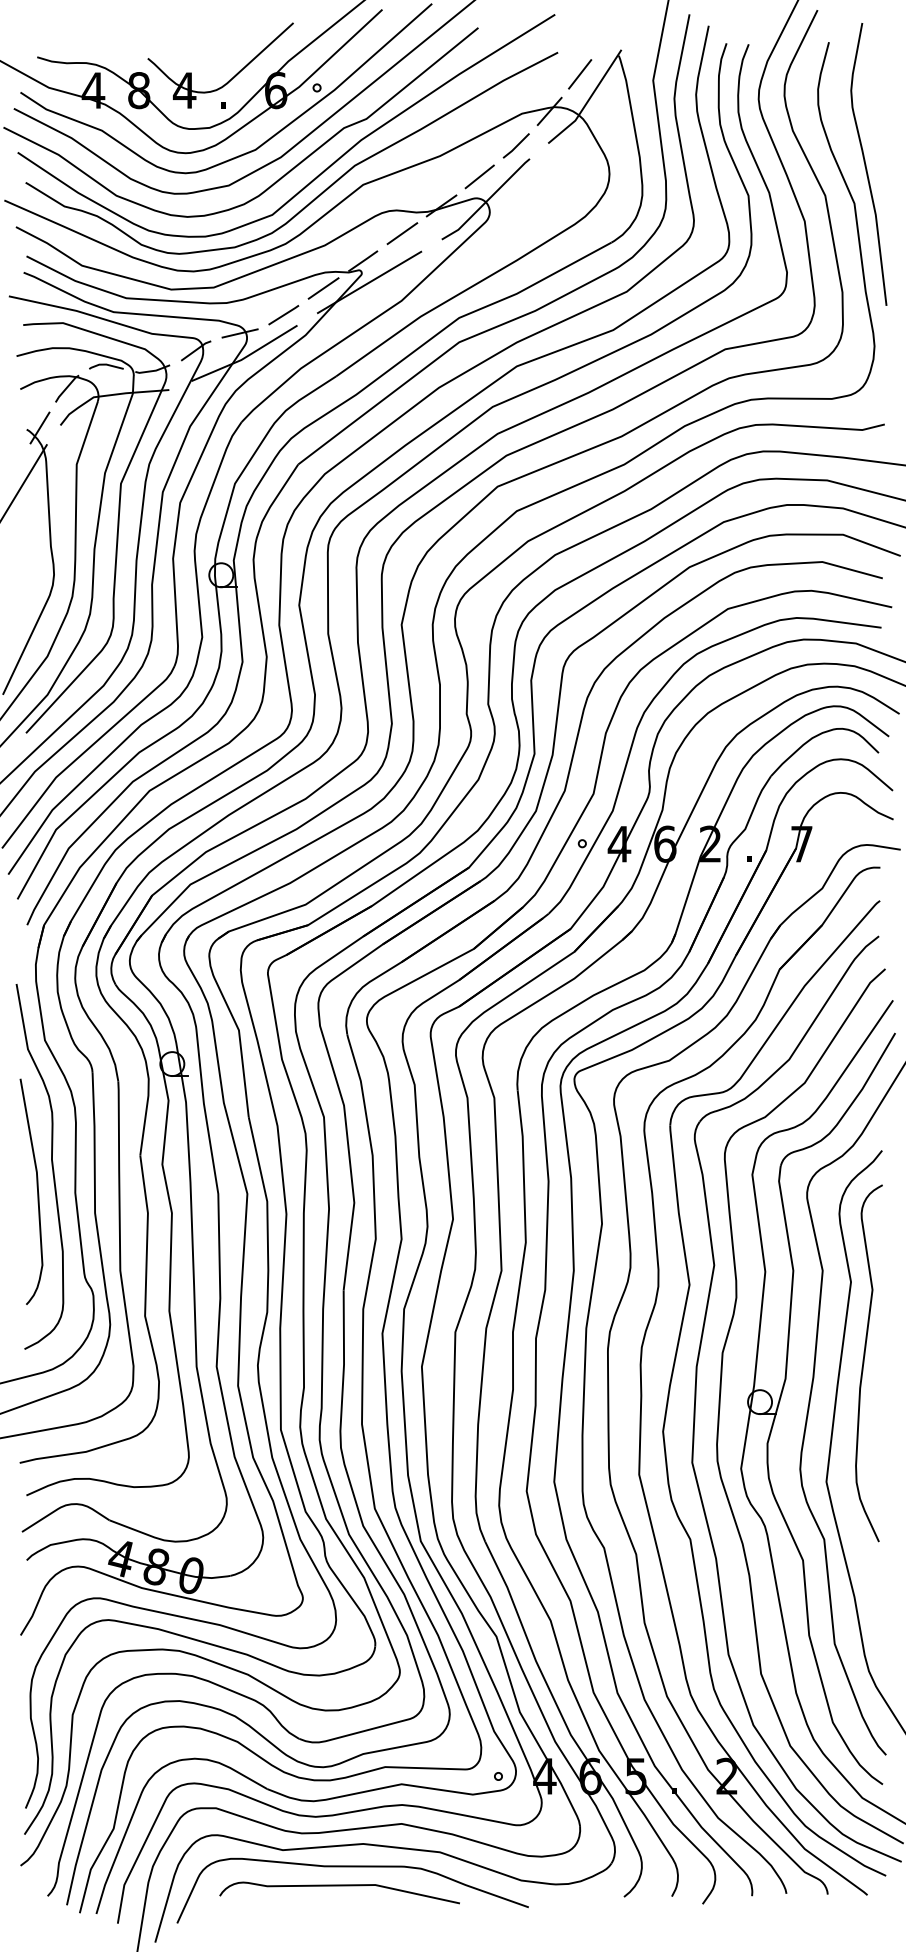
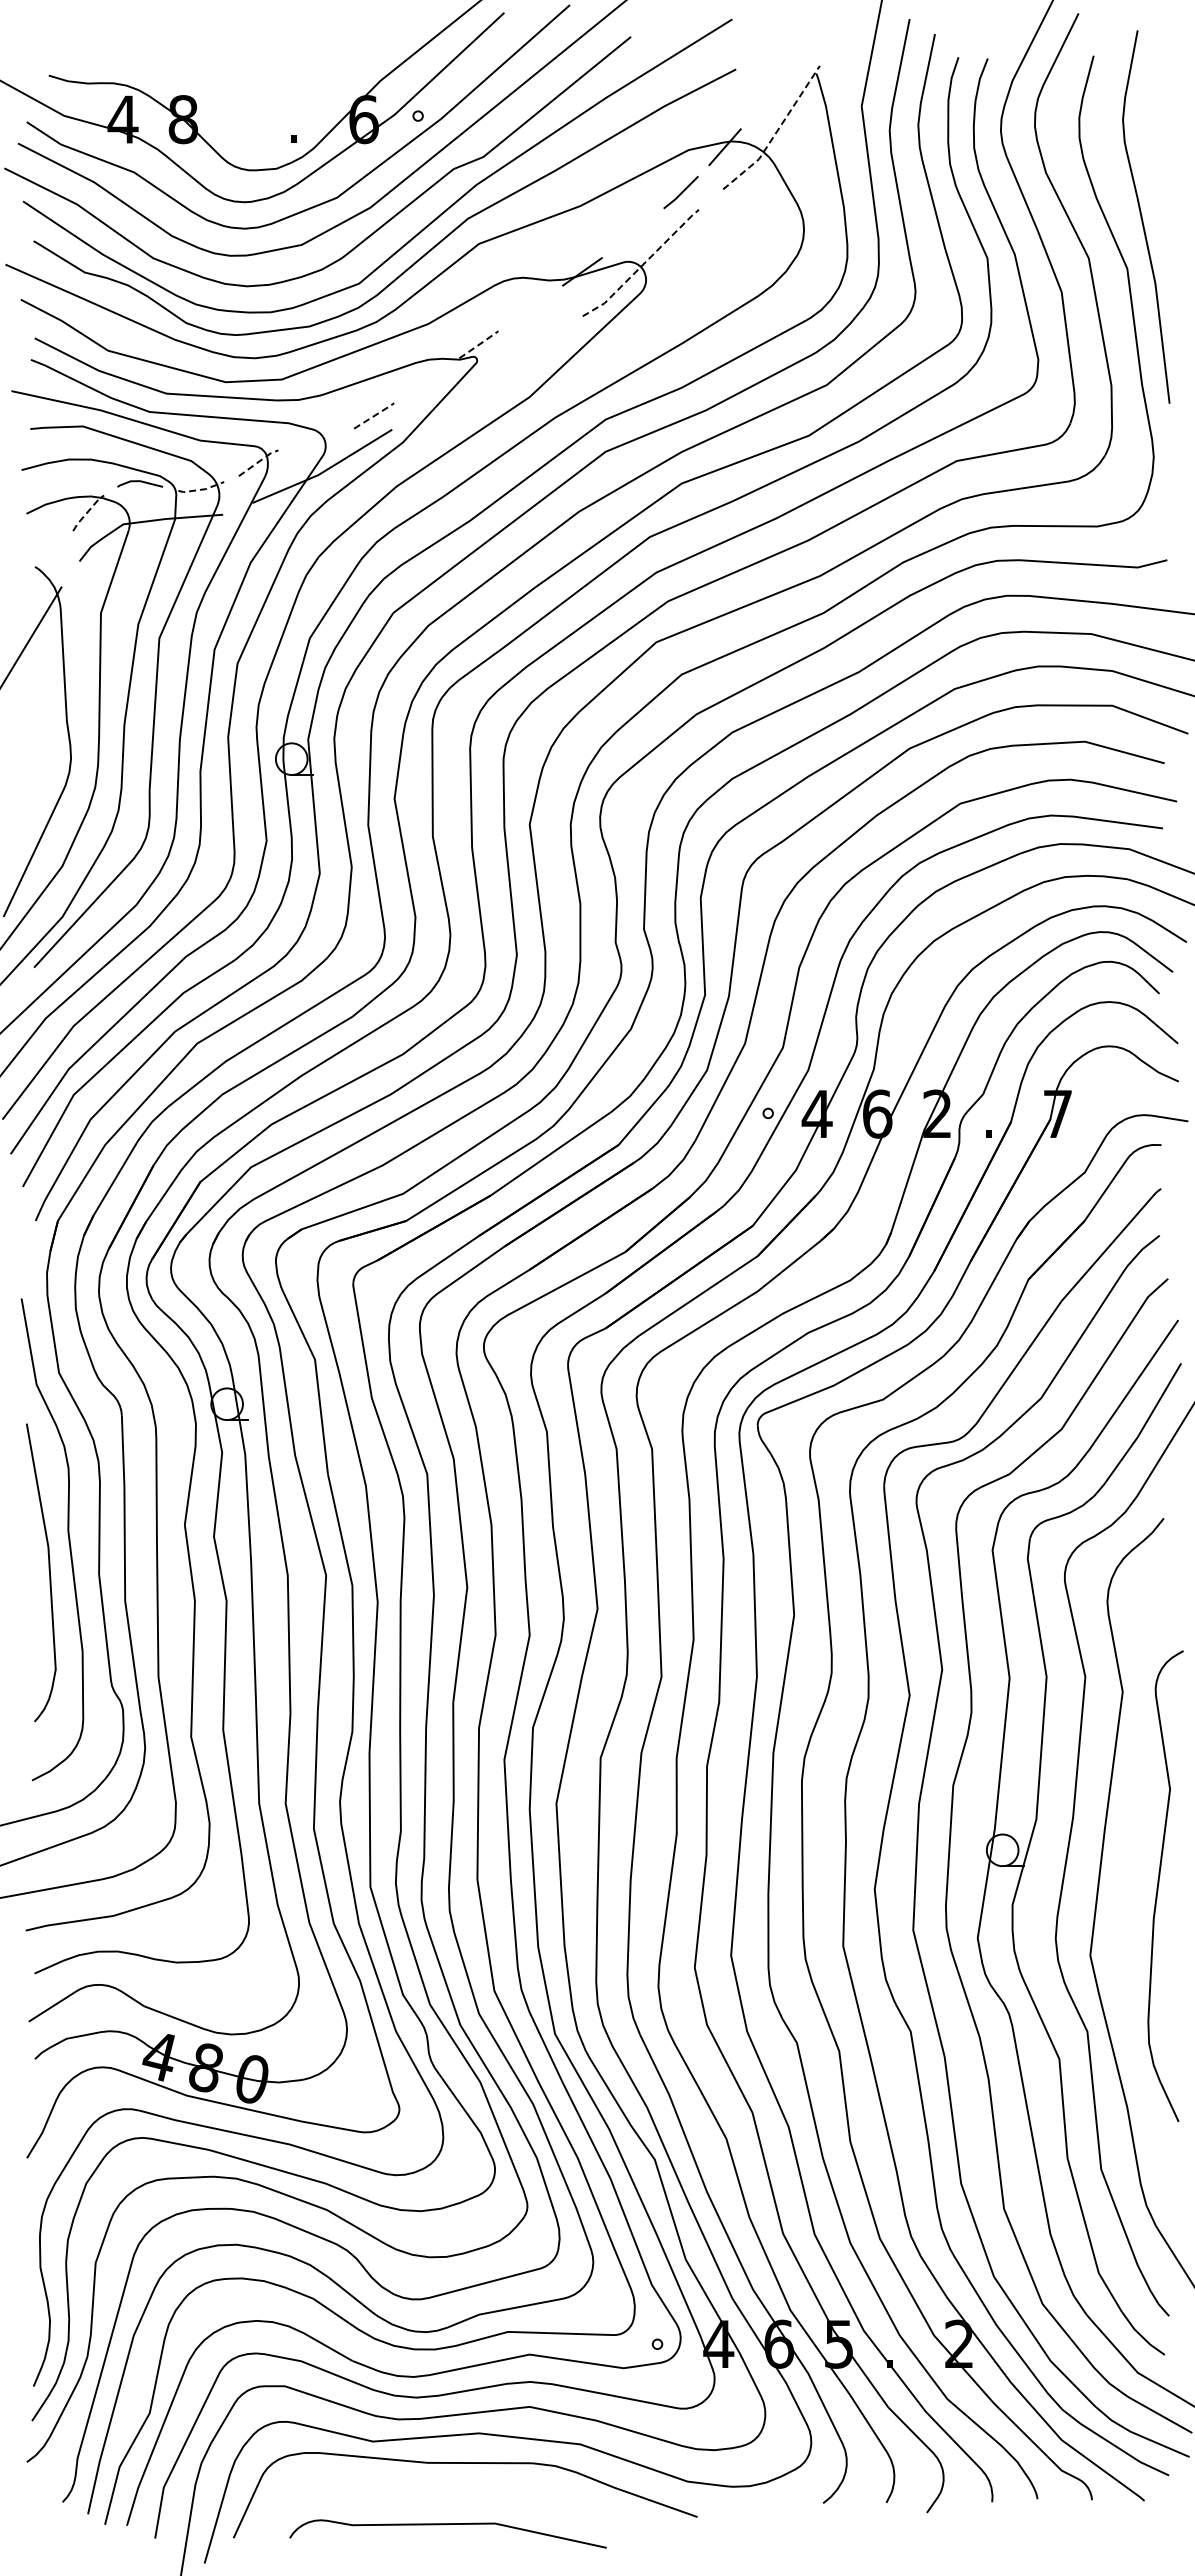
line: (579, 73) -> (764, 97), removed
part: (232, 77) -> (306, 102), removed
line: (588, 100) -> (776, 132), solid -> dashed
line: (479, 176) -> (632, 233), removed
line: (487, 201) -> (642, 265), solid -> dashed
line: (402, 233) -> (530, 308), removed
line: (363, 261) -> (479, 344), solid -> dashed
line: (369, 282) -> (487, 372), removed
line: (323, 288) -> (426, 380), removed
line: (284, 314) -> (375, 415), solid -> dashed
line: (240, 333) -> (316, 439), removed
line: (196, 349) -> (258, 461), solid -> dashed
line: (152, 370) -> (201, 489), solid -> dashed
line: (66, 387) -> (87, 511), solid -> dashed
line: (39, 427) -> (52, 564), removed
curve: (864, 1361) -> (1159, 1883), moved
curve: (336, 1886) -> (443, 2525), moved

